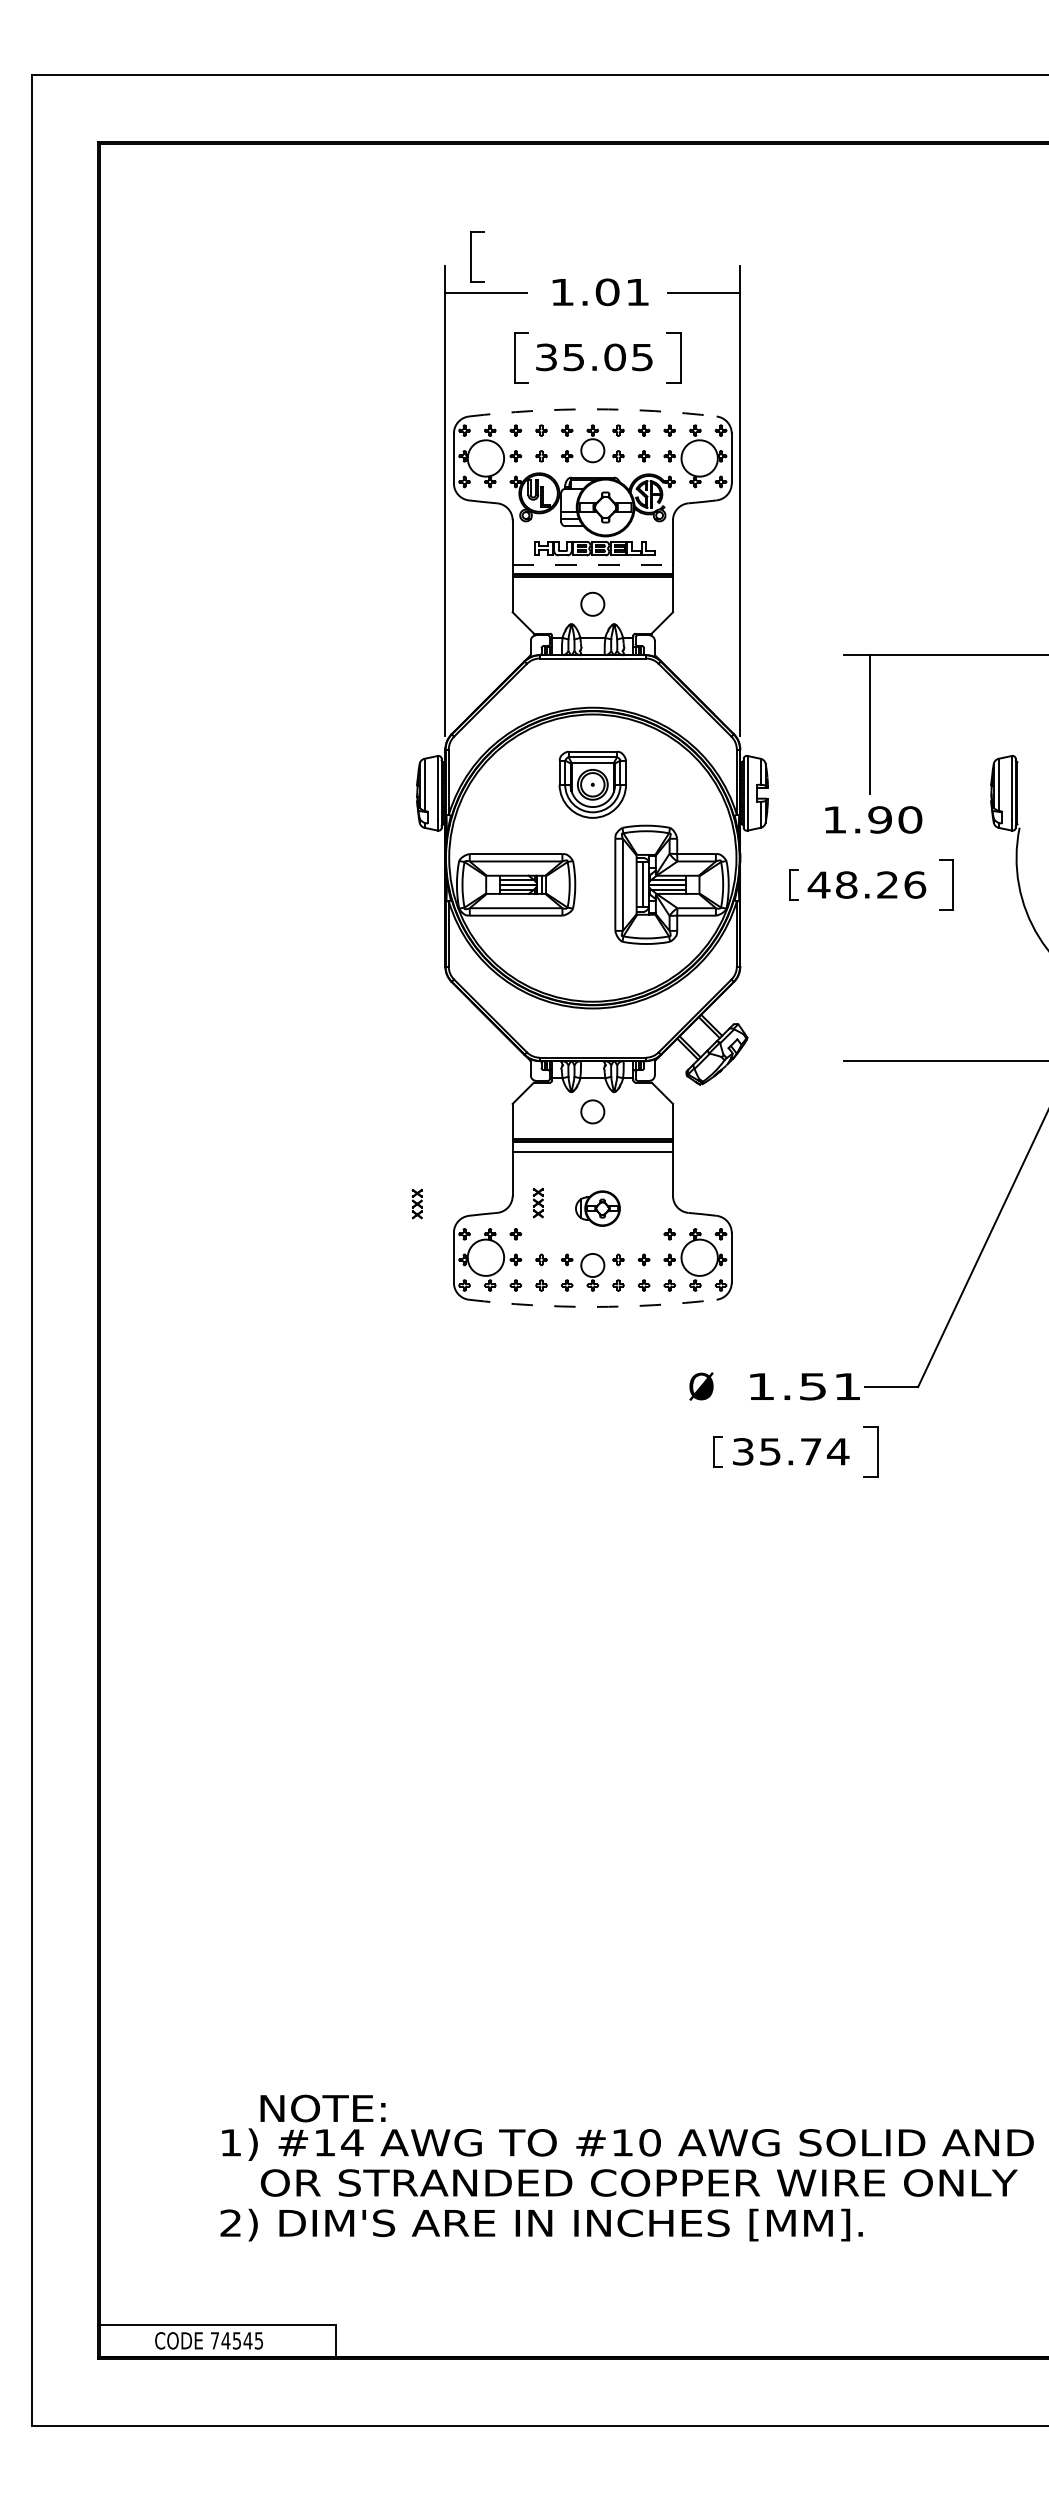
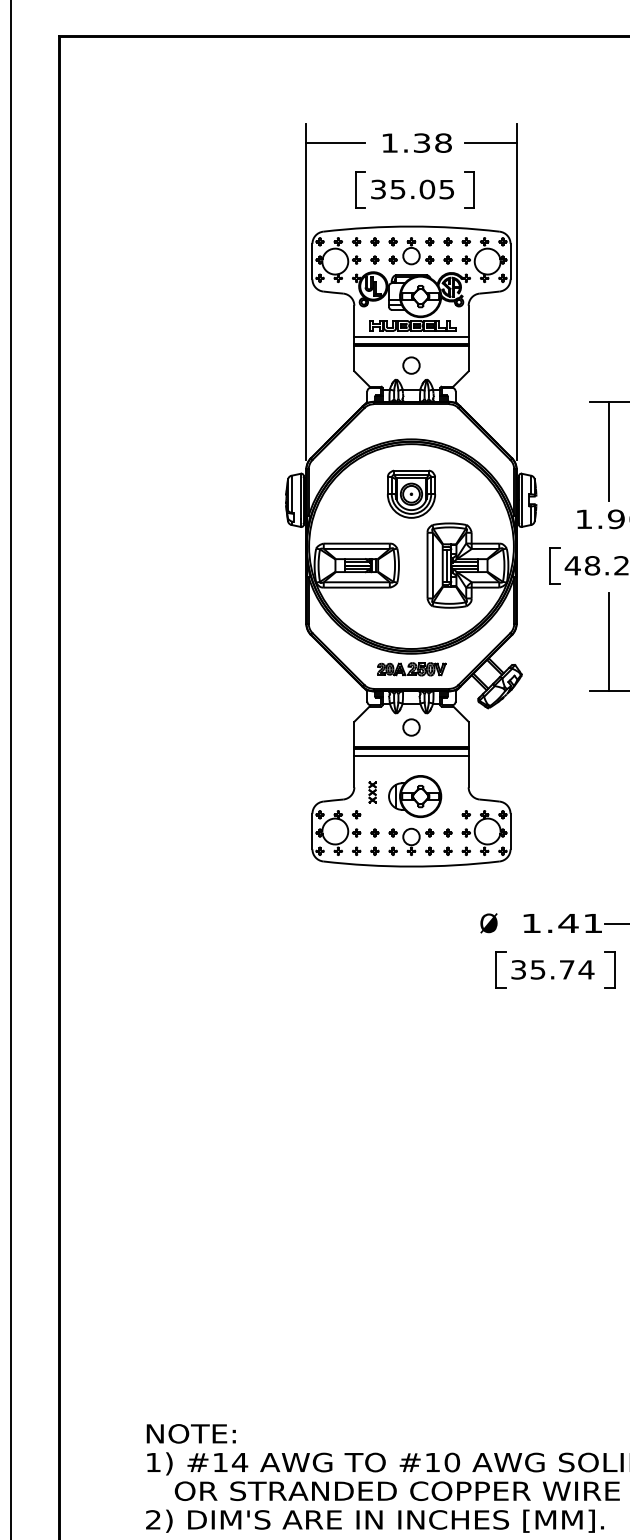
part: (477, 256) -> (329, 117), removed
text: (622, 292) -> (432, 143), 1.01 -> 1.38
arc: (592, 409) -> (411, 226), dashed -> solid
line: (593, 564) -> (411, 337), dashed -> solid
part: (793, 884) -> (554, 565), size x1.67
line: (870, 992) -> (609, 642), added
part: (592, 1029) -> (411, 668), added
part: (416, 1204) -> (285, 793), removed
part: (597, 1208) -> (414, 796), size x1.67
arc: (592, 1306) -> (411, 866), dashed -> solid
text: (812, 1386) -> (568, 923), 1.51 -> 1.41
part: (717, 1451) -> (500, 969), size x1.67
text: (322, 2108) -> (190, 1433), moved

